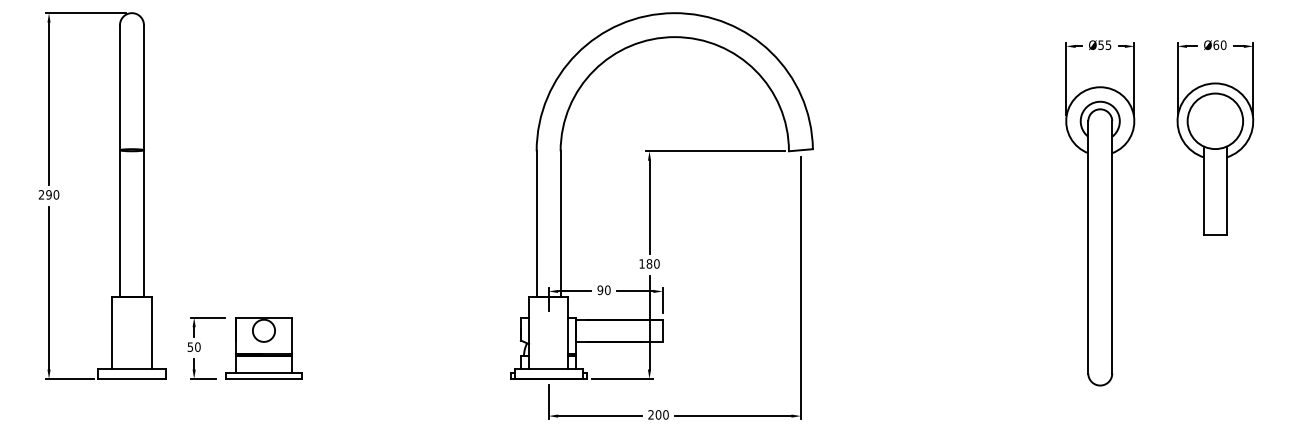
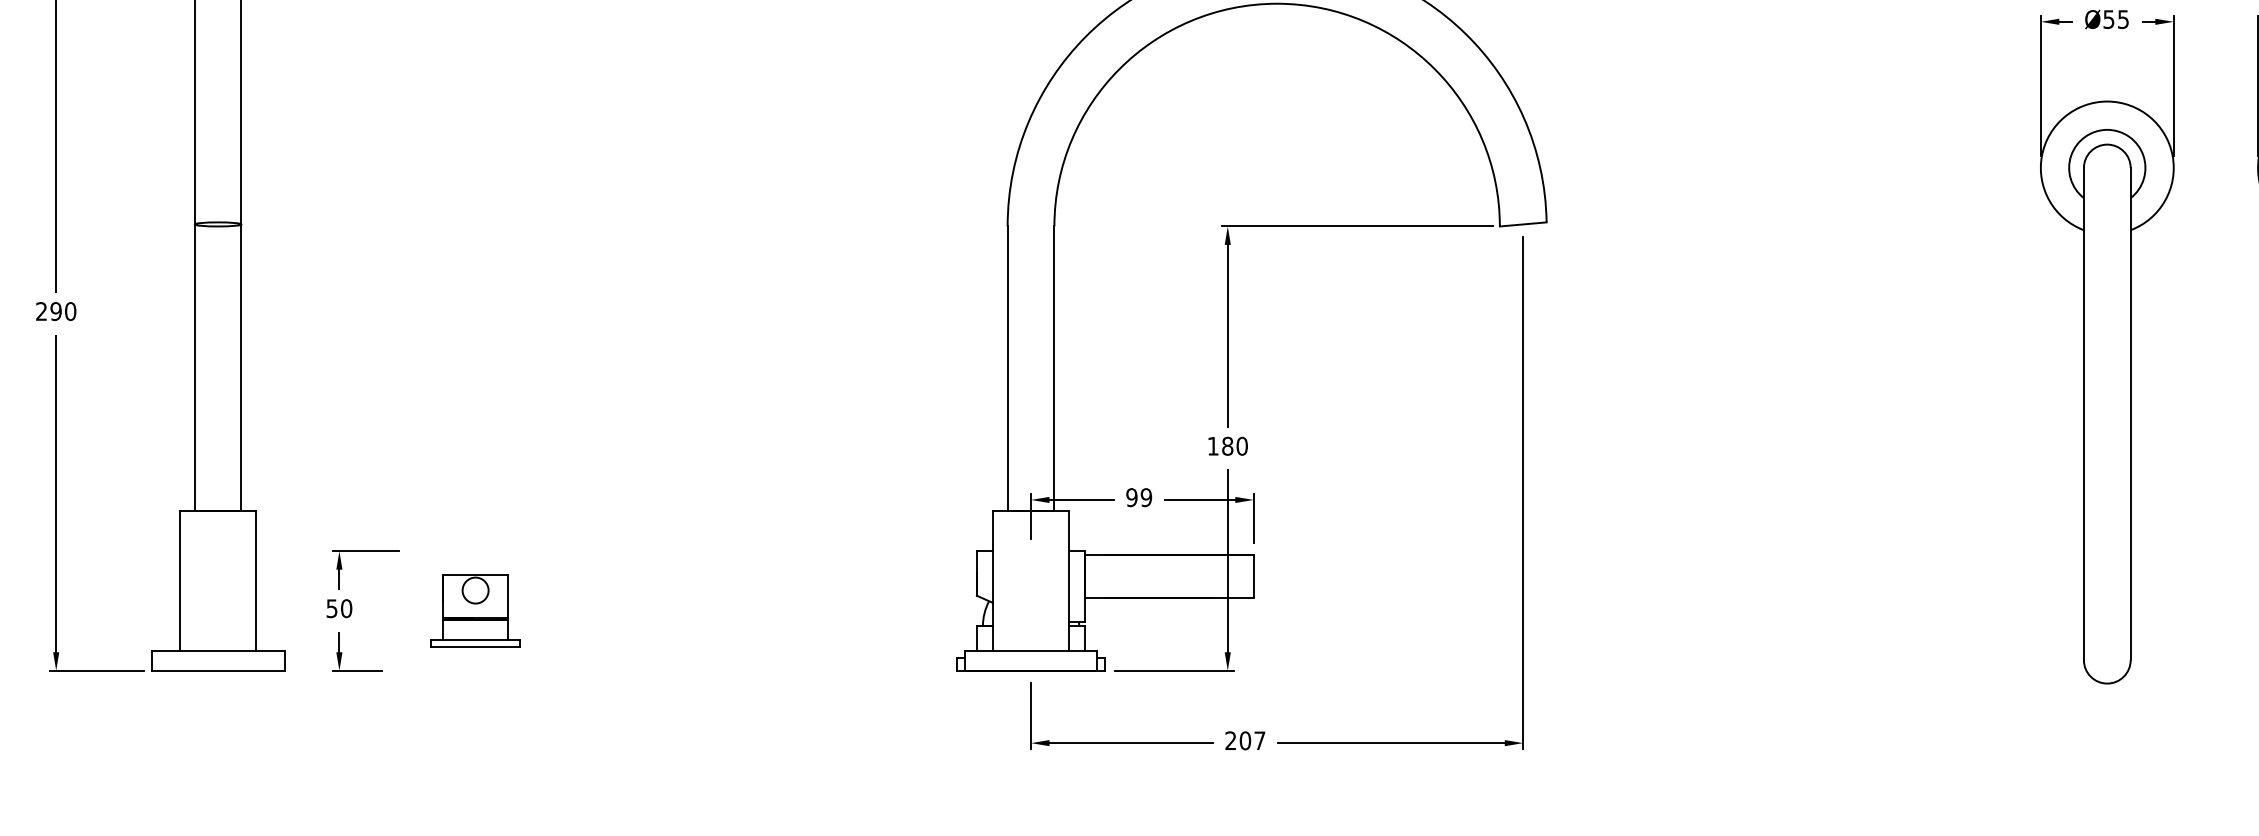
text: (607, 290) -> (1145, 498), 90 -> 99
part: (263, 348) -> (474, 611), size x0.6
text: (665, 414) -> (1258, 740), 200 -> 207

